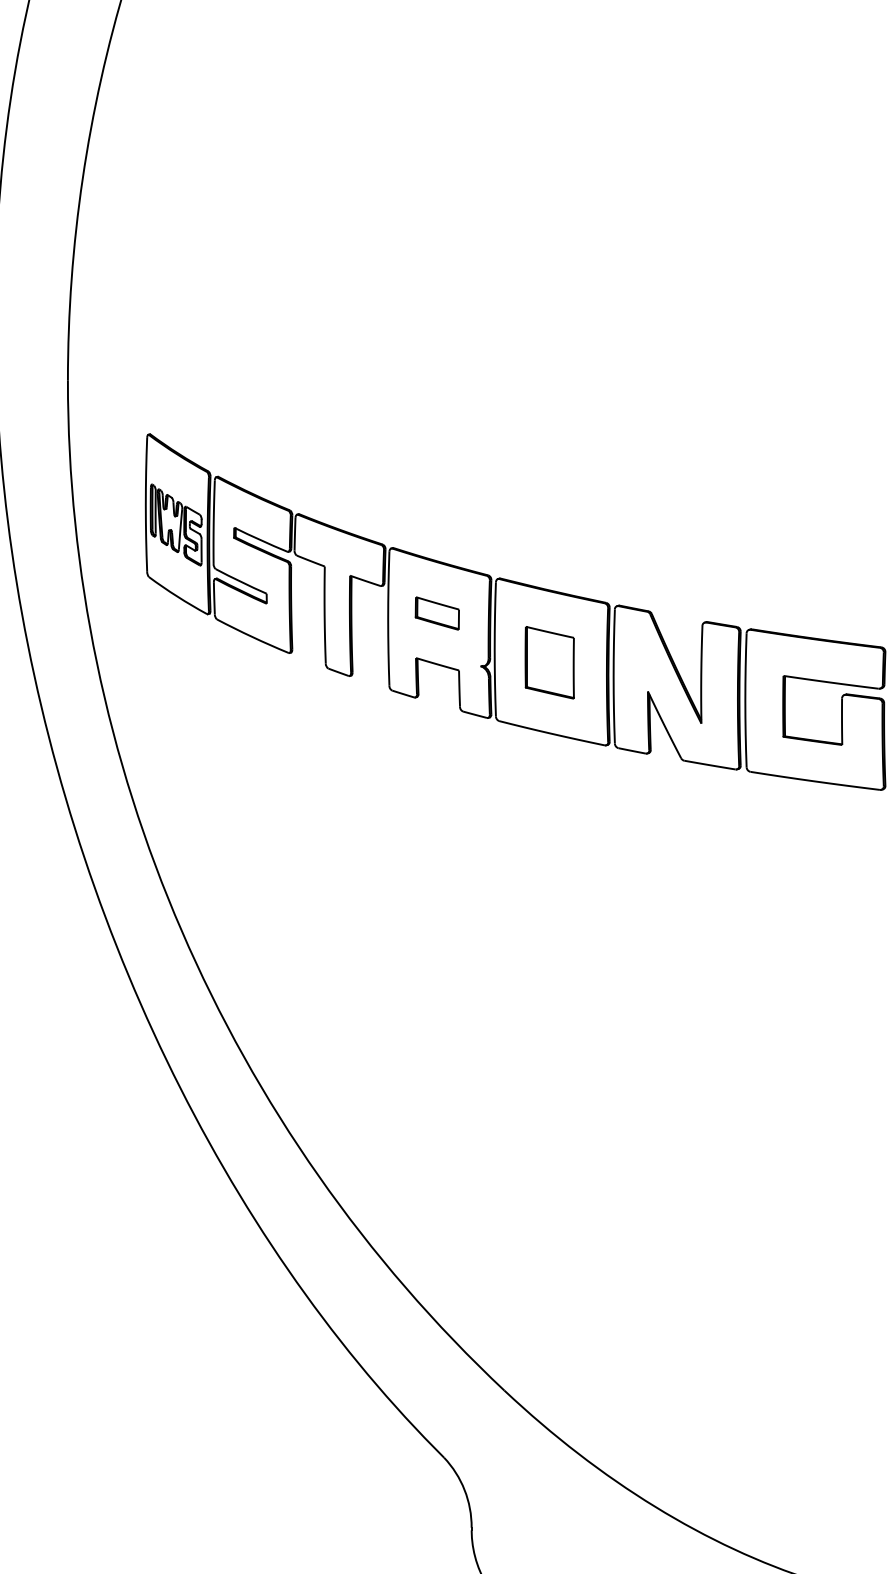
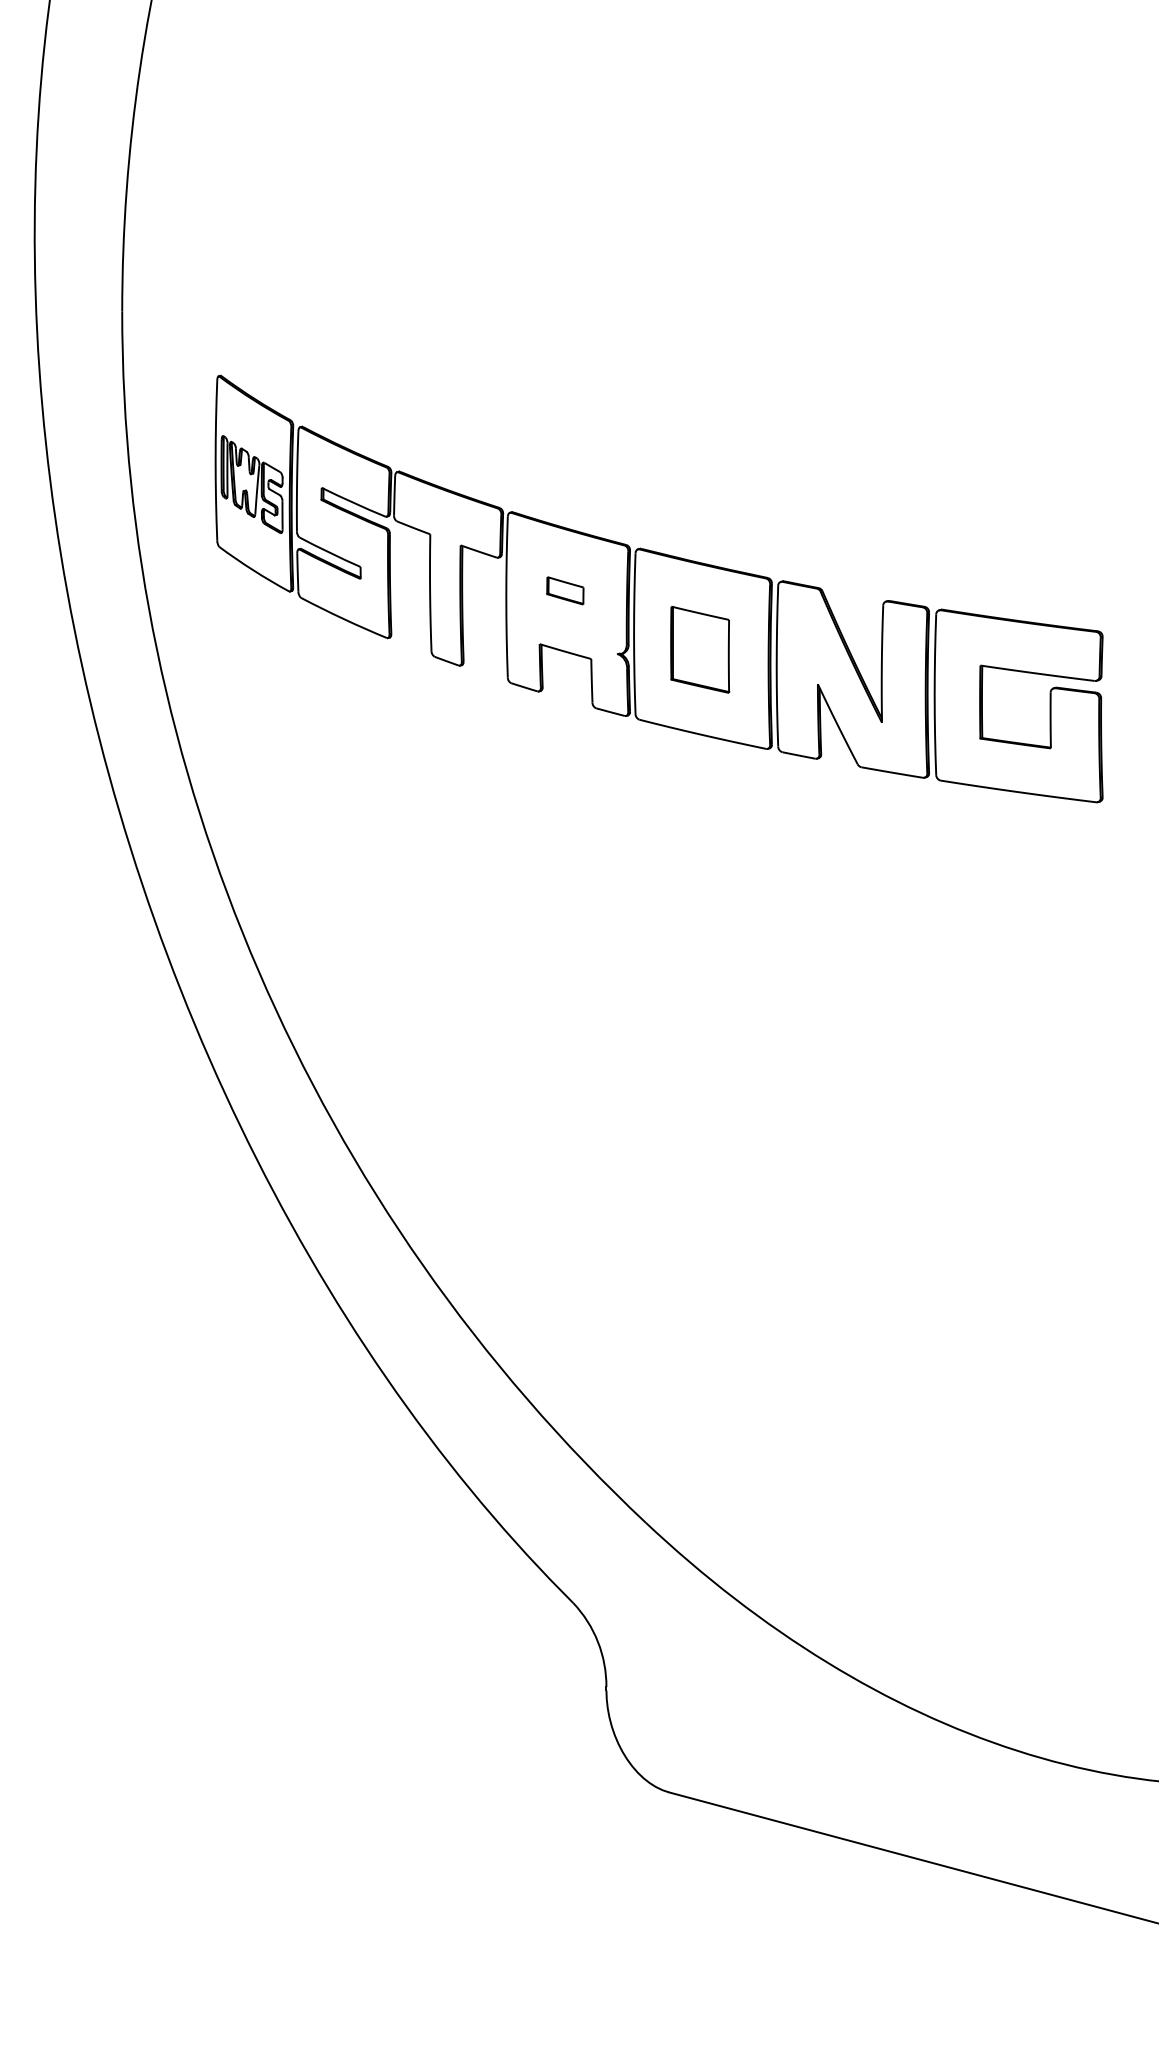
part: (437, 613) -> (565, 590), size x0.7

